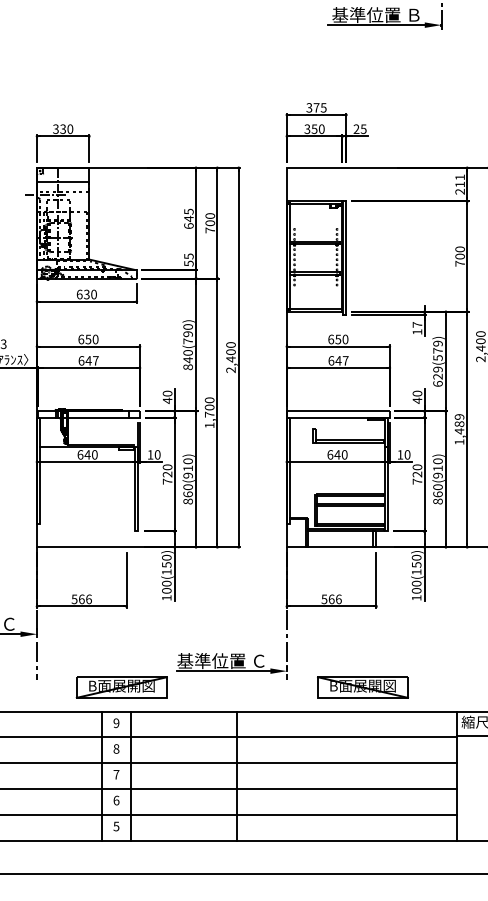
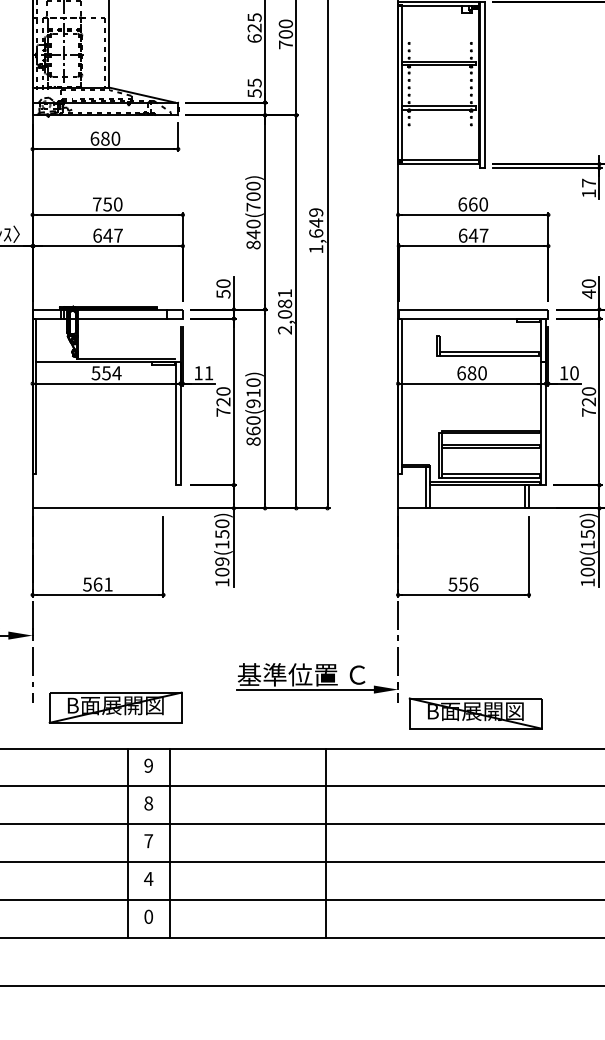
text: (188, 218) -> (254, 27), 645 -> 625
text: (86, 294) -> (104, 138), 630 -> 680
text: (187, 334) -> (252, 197), 840(790) -> 840(700)
text: (81, 339) -> (97, 204), 650 -> 750
text: (338, 339) -> (473, 204), 650 -> 660
text: (230, 357) -> (315, 230), 2,400 -> 1,649
text: (167, 400) -> (223, 293), 40 -> 50
text: (209, 412) -> (284, 311), 1,700 -> 2,081
text: (87, 454) -> (106, 372), 640 -> 554
text: (157, 454) -> (208, 372), 10 -> 11
text: (337, 454) -> (472, 372), 640 -> 680
text: (166, 583) -> (221, 561), 100(150) -> 109(150)
text: (88, 599) -> (107, 584), 566 -> 561
text: (331, 599) -> (463, 584), 566 -> 556
part: (121, 687) -> (115, 707), moved
part: (362, 687) -> (474, 713), moved
text: (116, 800) -> (148, 878), 6 -> 4
text: (116, 826) -> (148, 916), 5 -> 0

